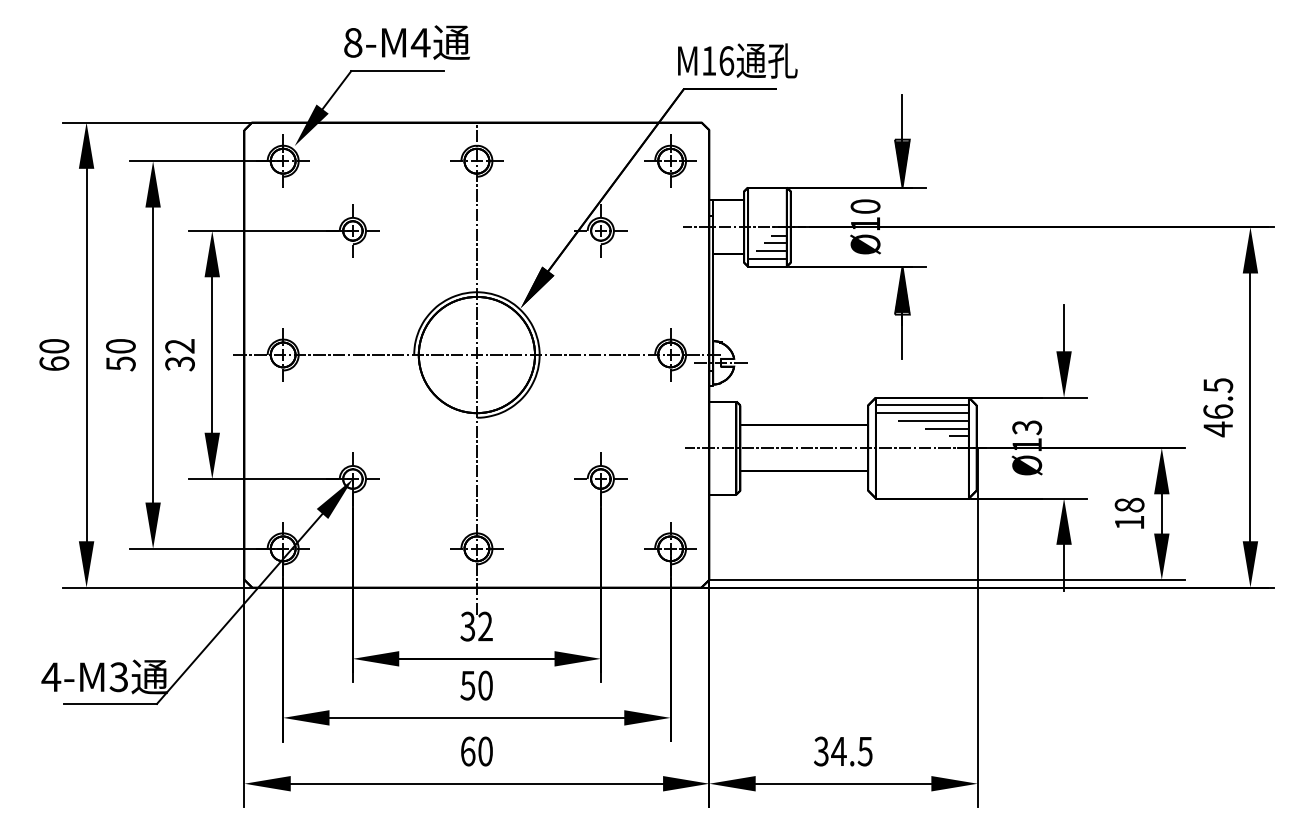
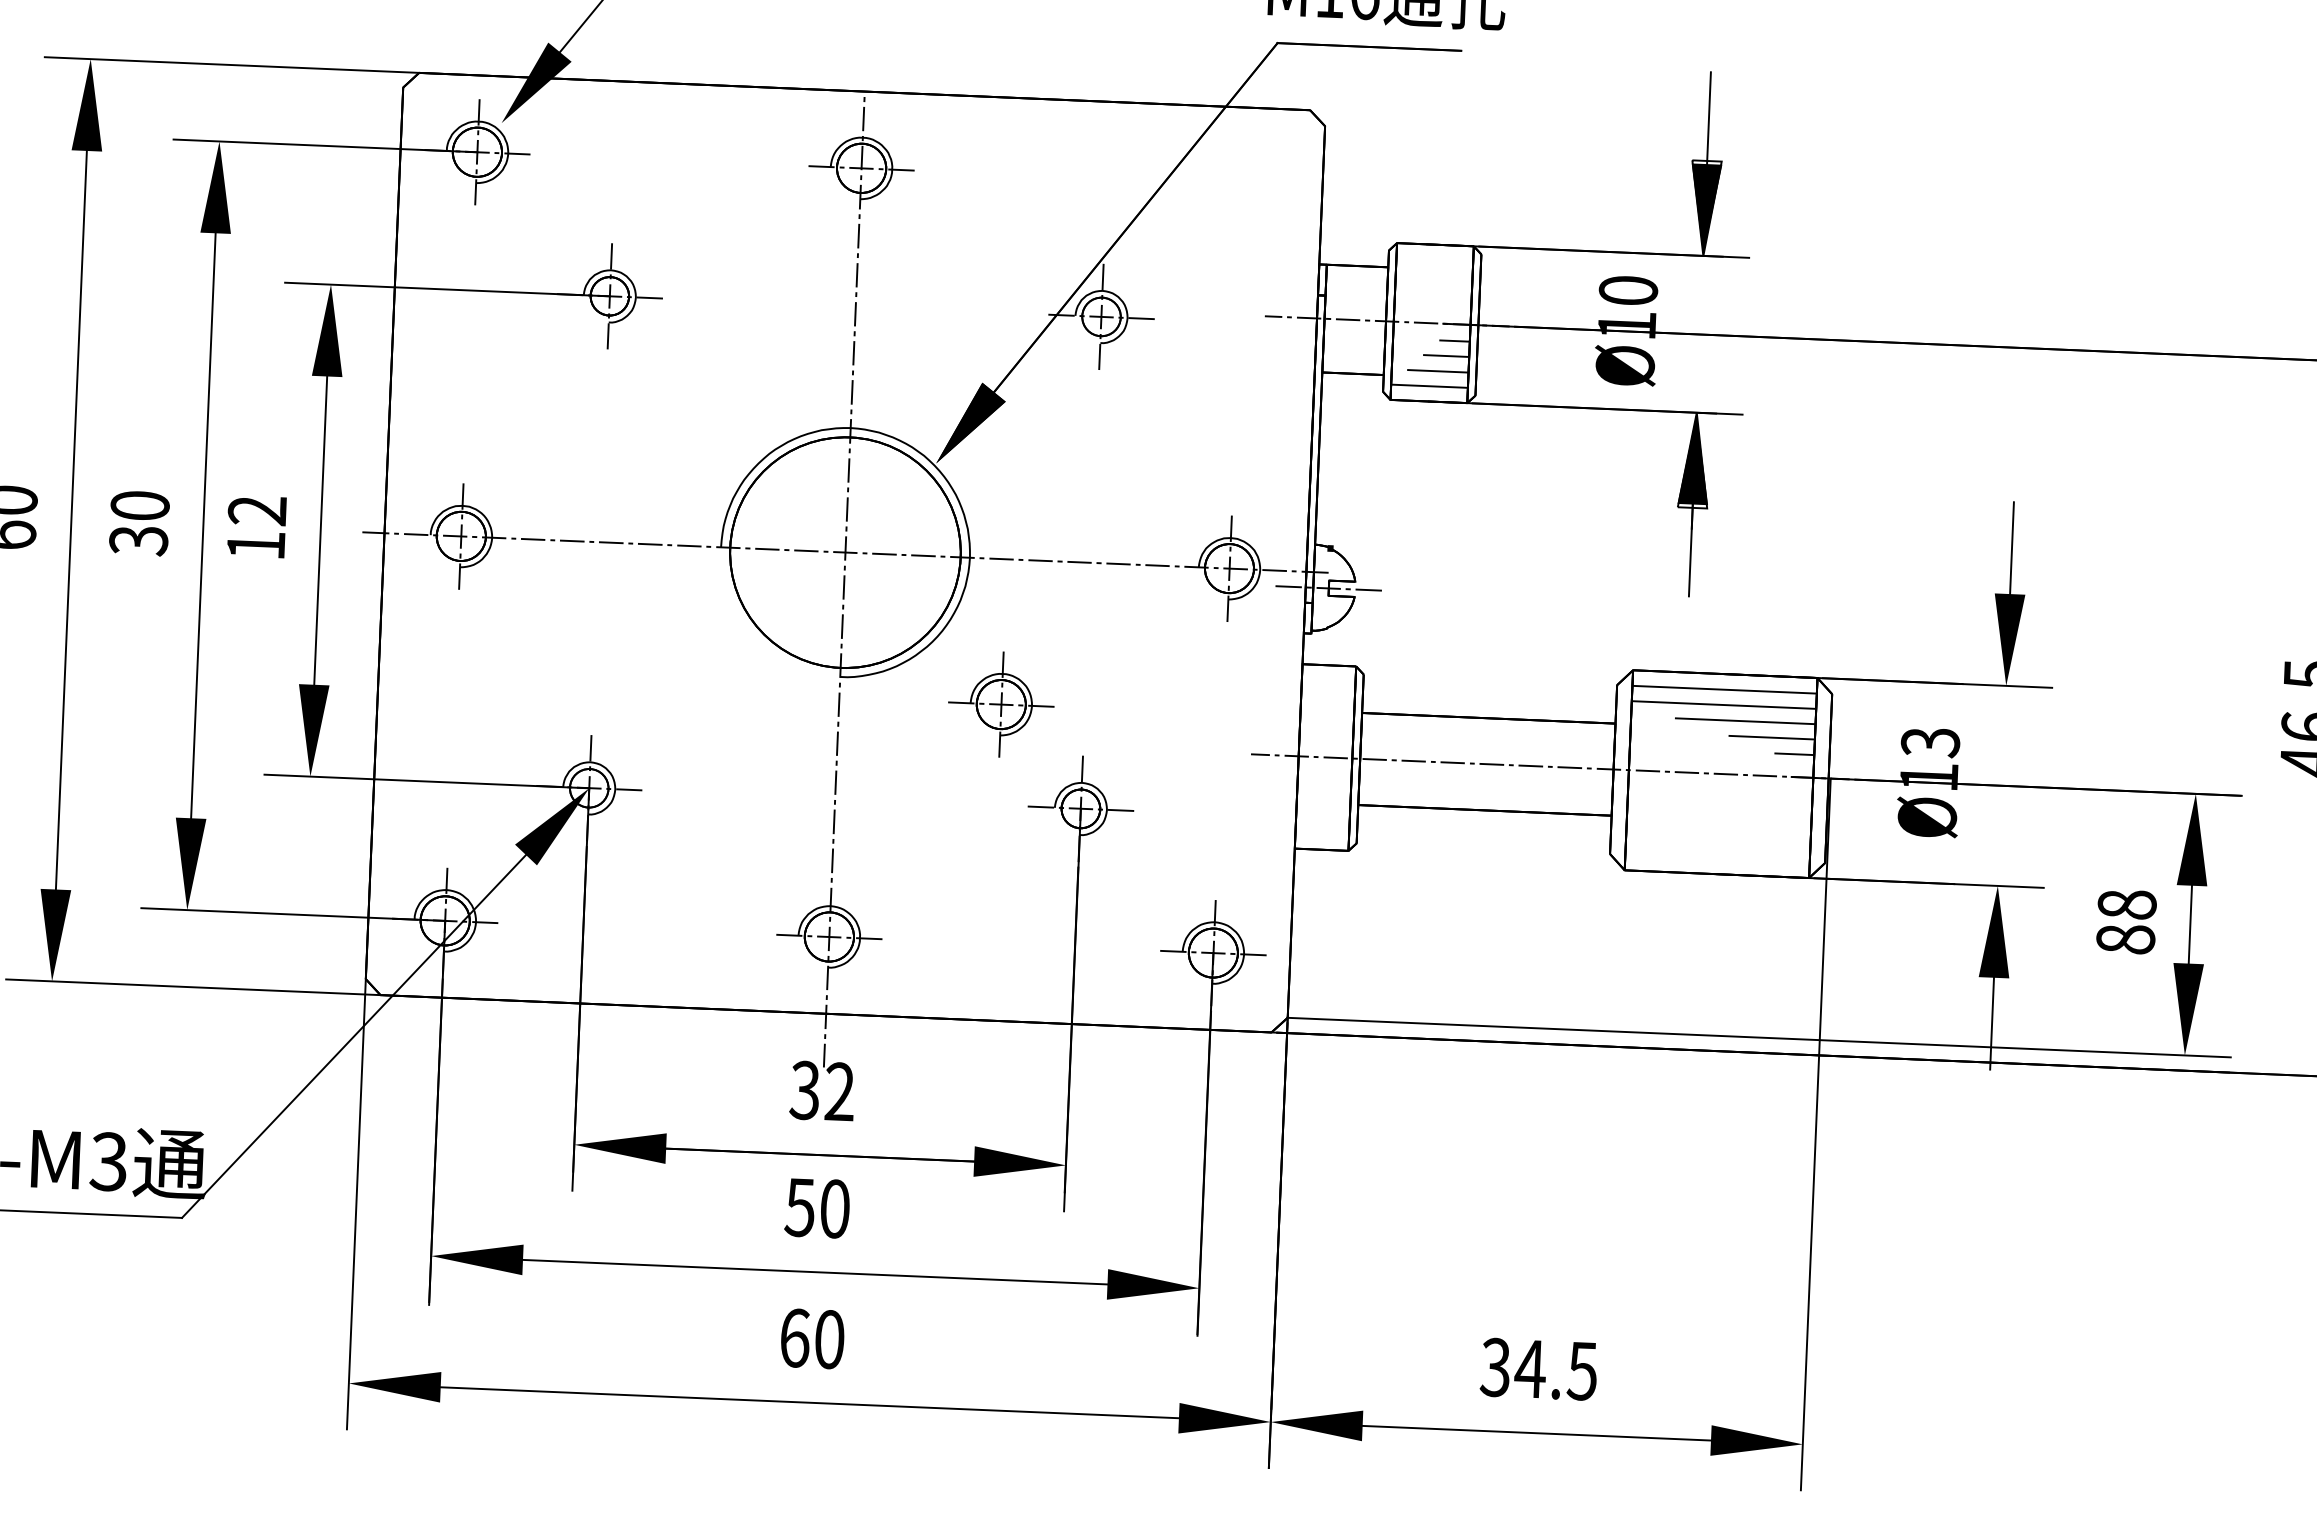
part: (670, 160) -> (1001, 703), moved
text: (120, 363) -> (137, 539), 50 -> 30
text: (179, 363) -> (254, 544), 32 -> 12
text: (1129, 522) -> (2125, 938), 18 -> 88

